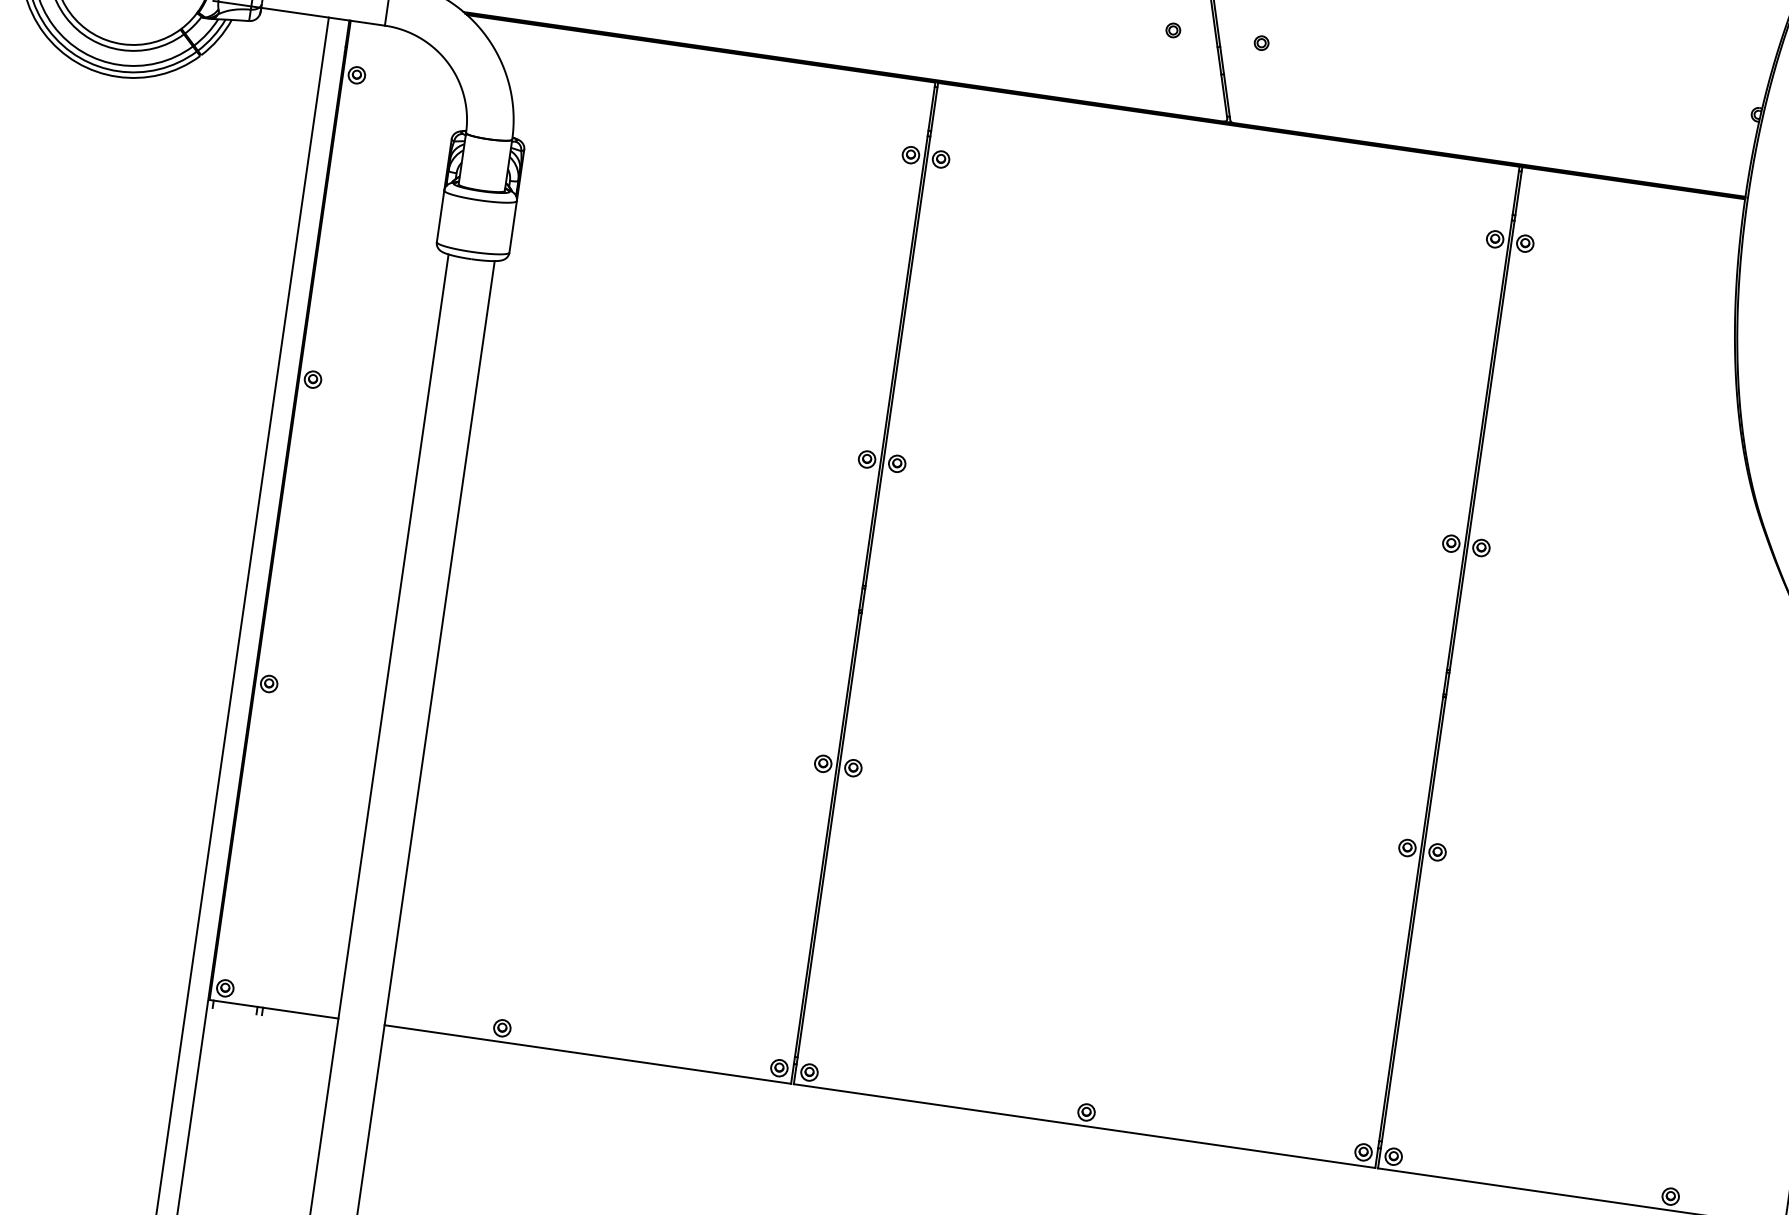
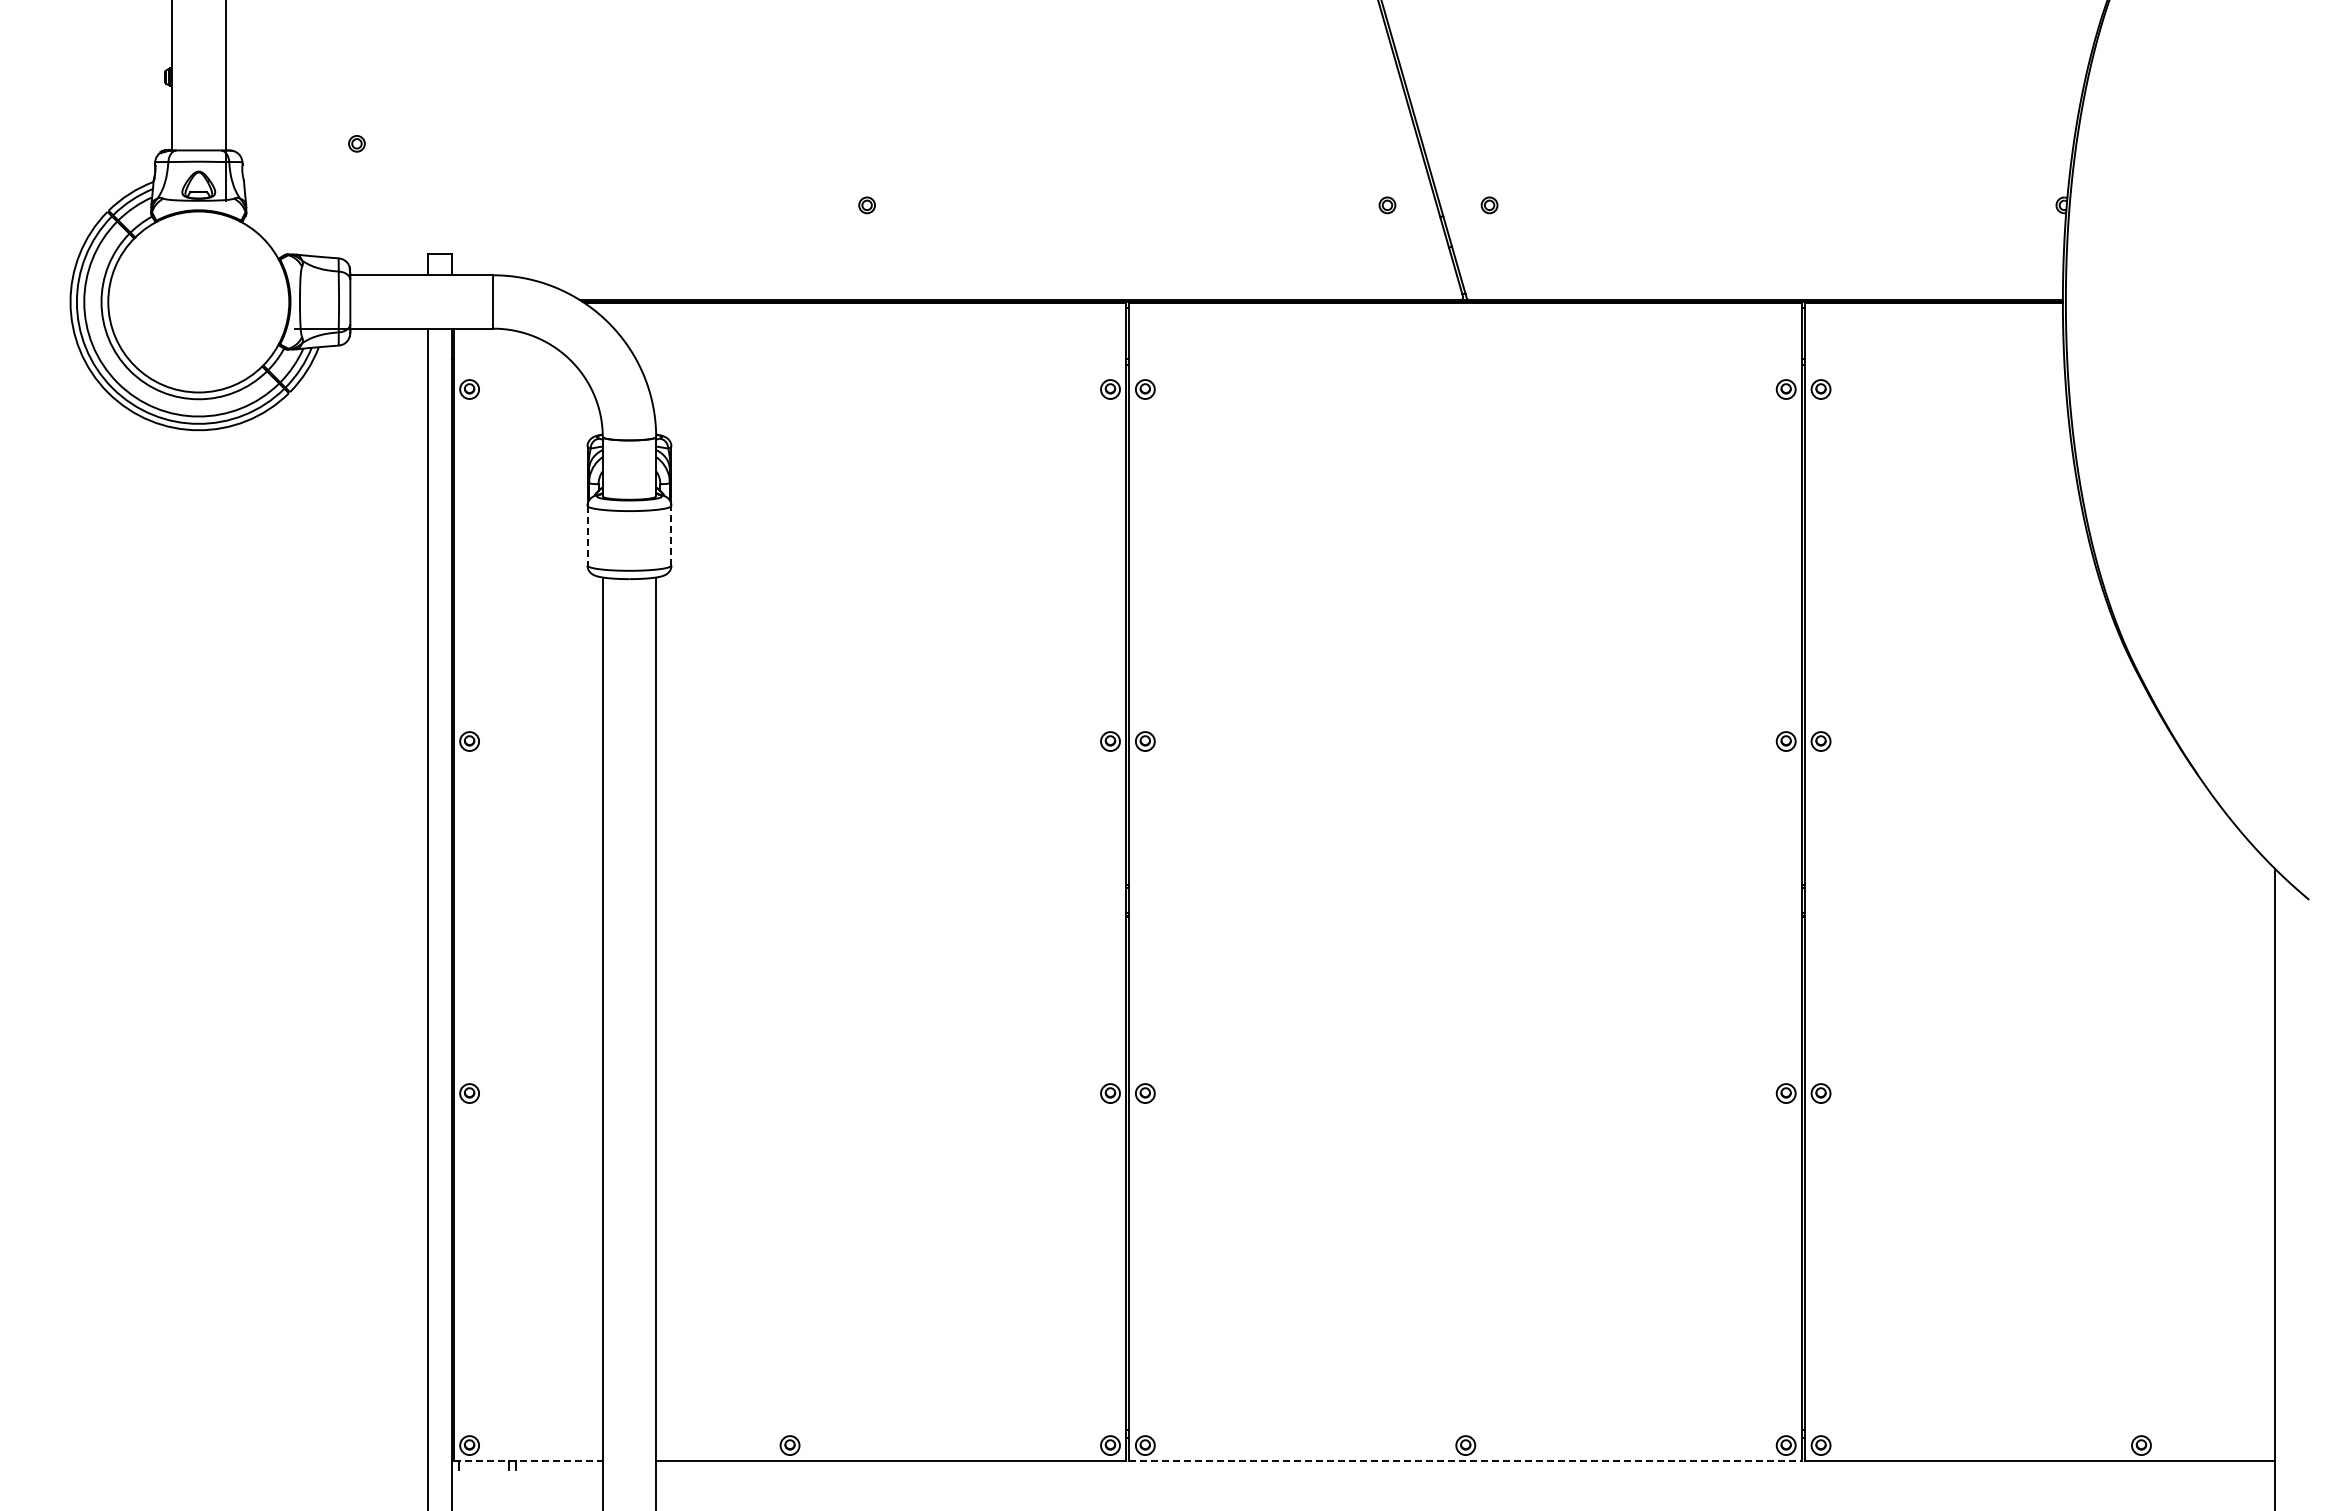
line: (440, 216) -> (587, 535), solid -> dashed
line: (513, 226) -> (671, 535), solid -> dashed
line: (274, 1009) -> (528, 1461), solid -> dashed
line: (1085, 1126) -> (1466, 1461), solid -> dashed

